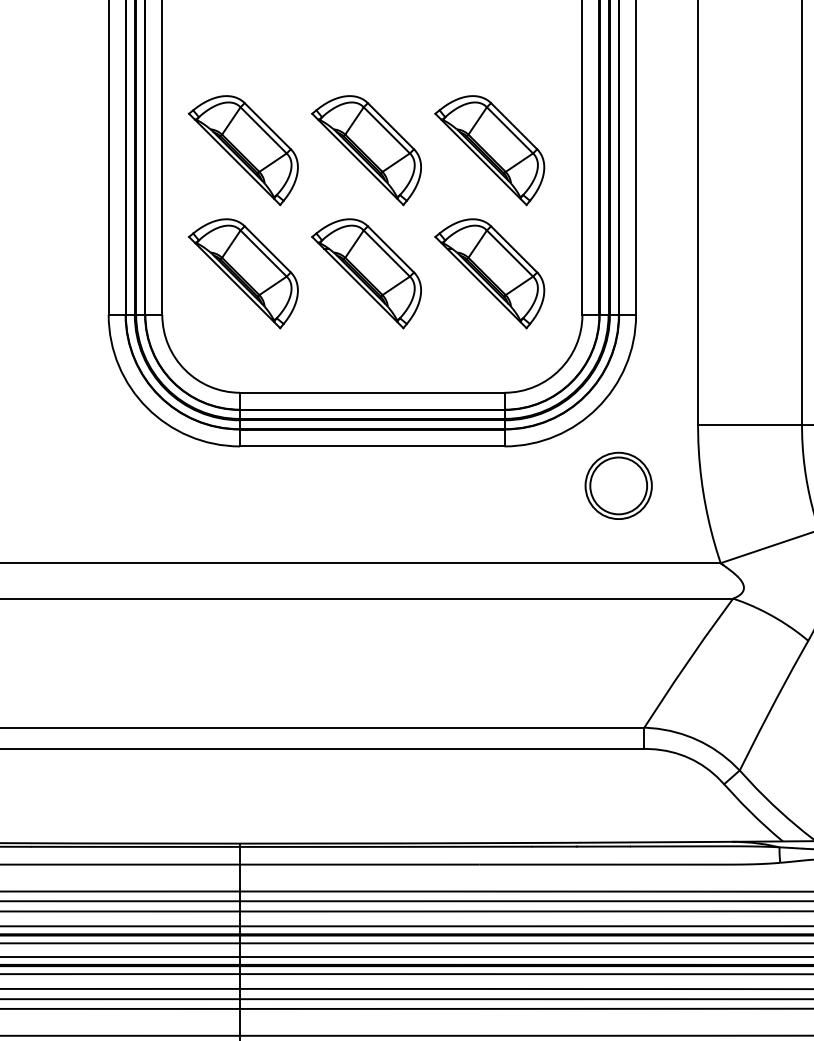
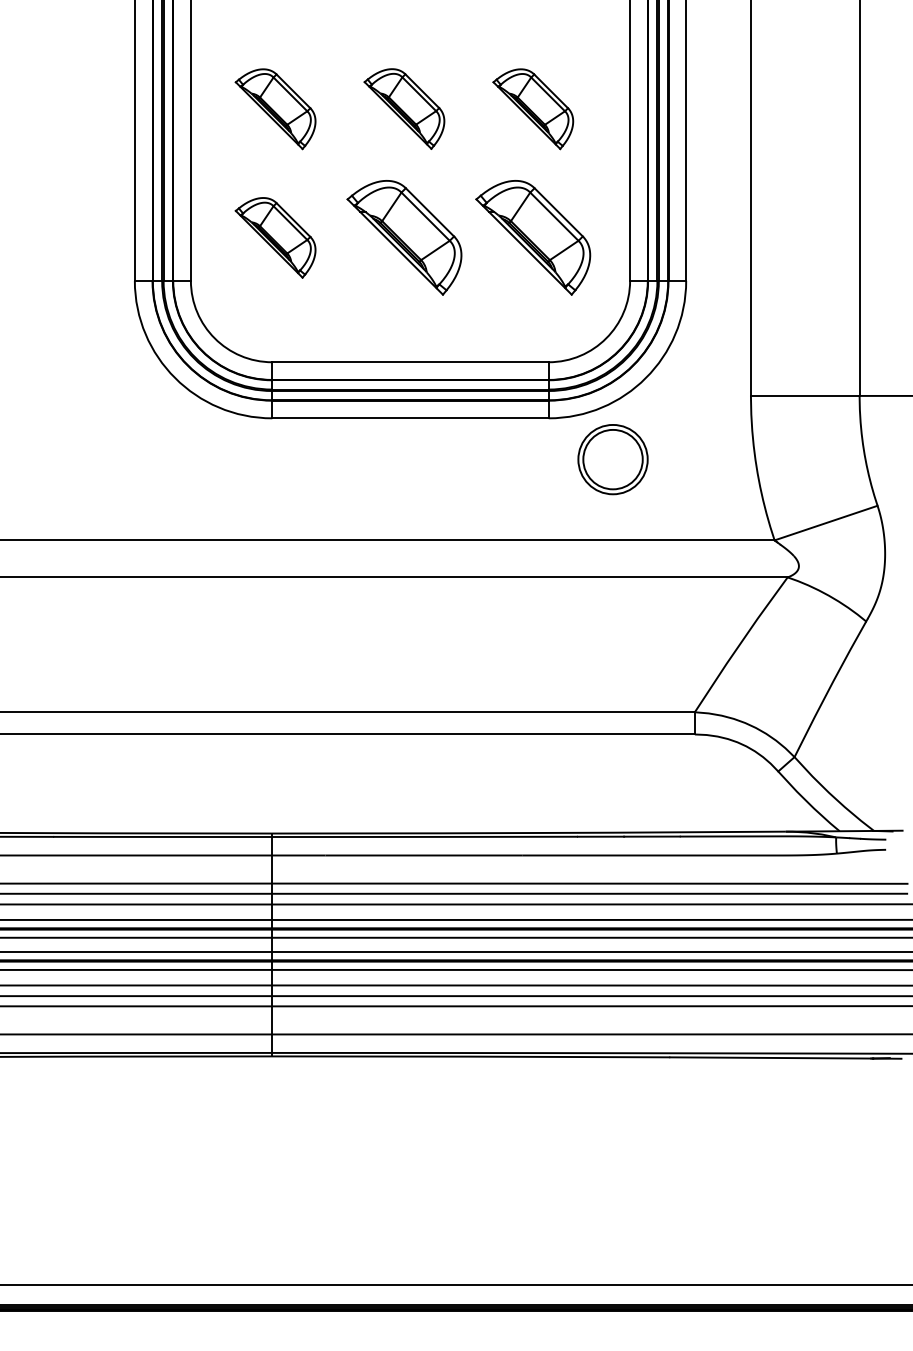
part: (366, 150) -> (404, 108), size x0.7
part: (243, 151) -> (275, 109), size x0.7
part: (490, 151) -> (533, 109), size x0.7
part: (243, 273) -> (275, 237), size x0.7
part: (618, 485) -> (612, 459), moved

